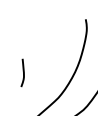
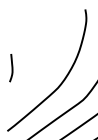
curve: (22, 73) -> (11, 68), moved

